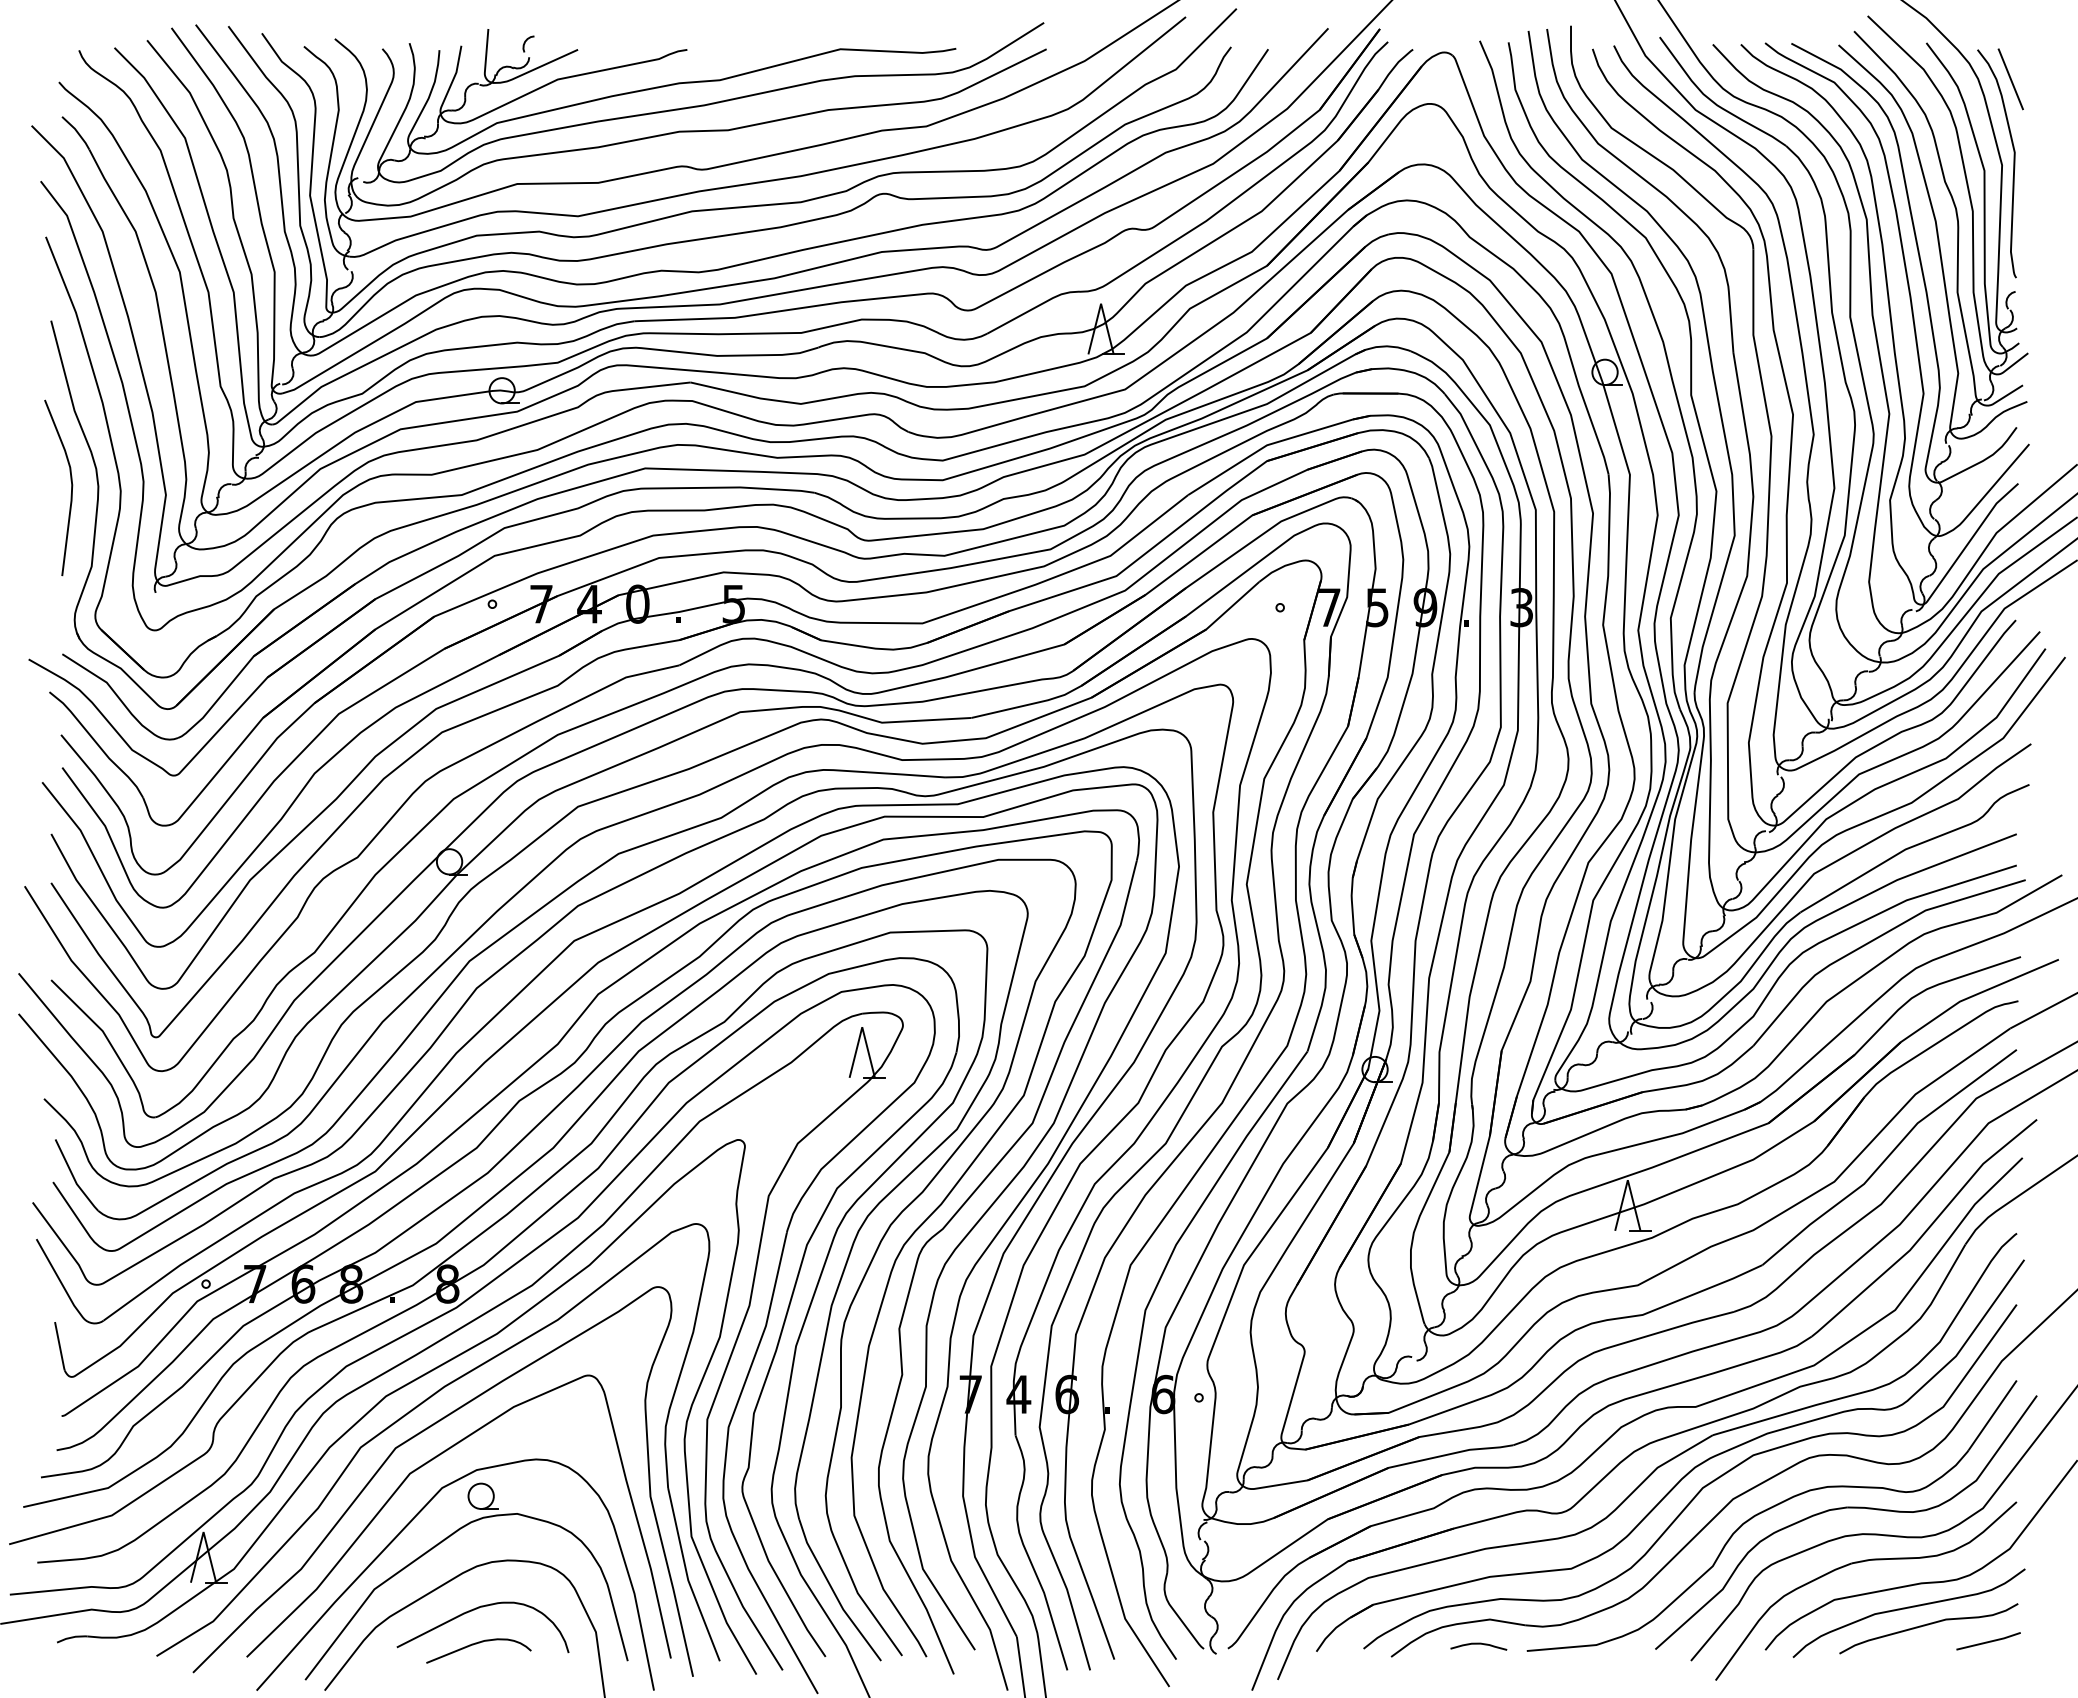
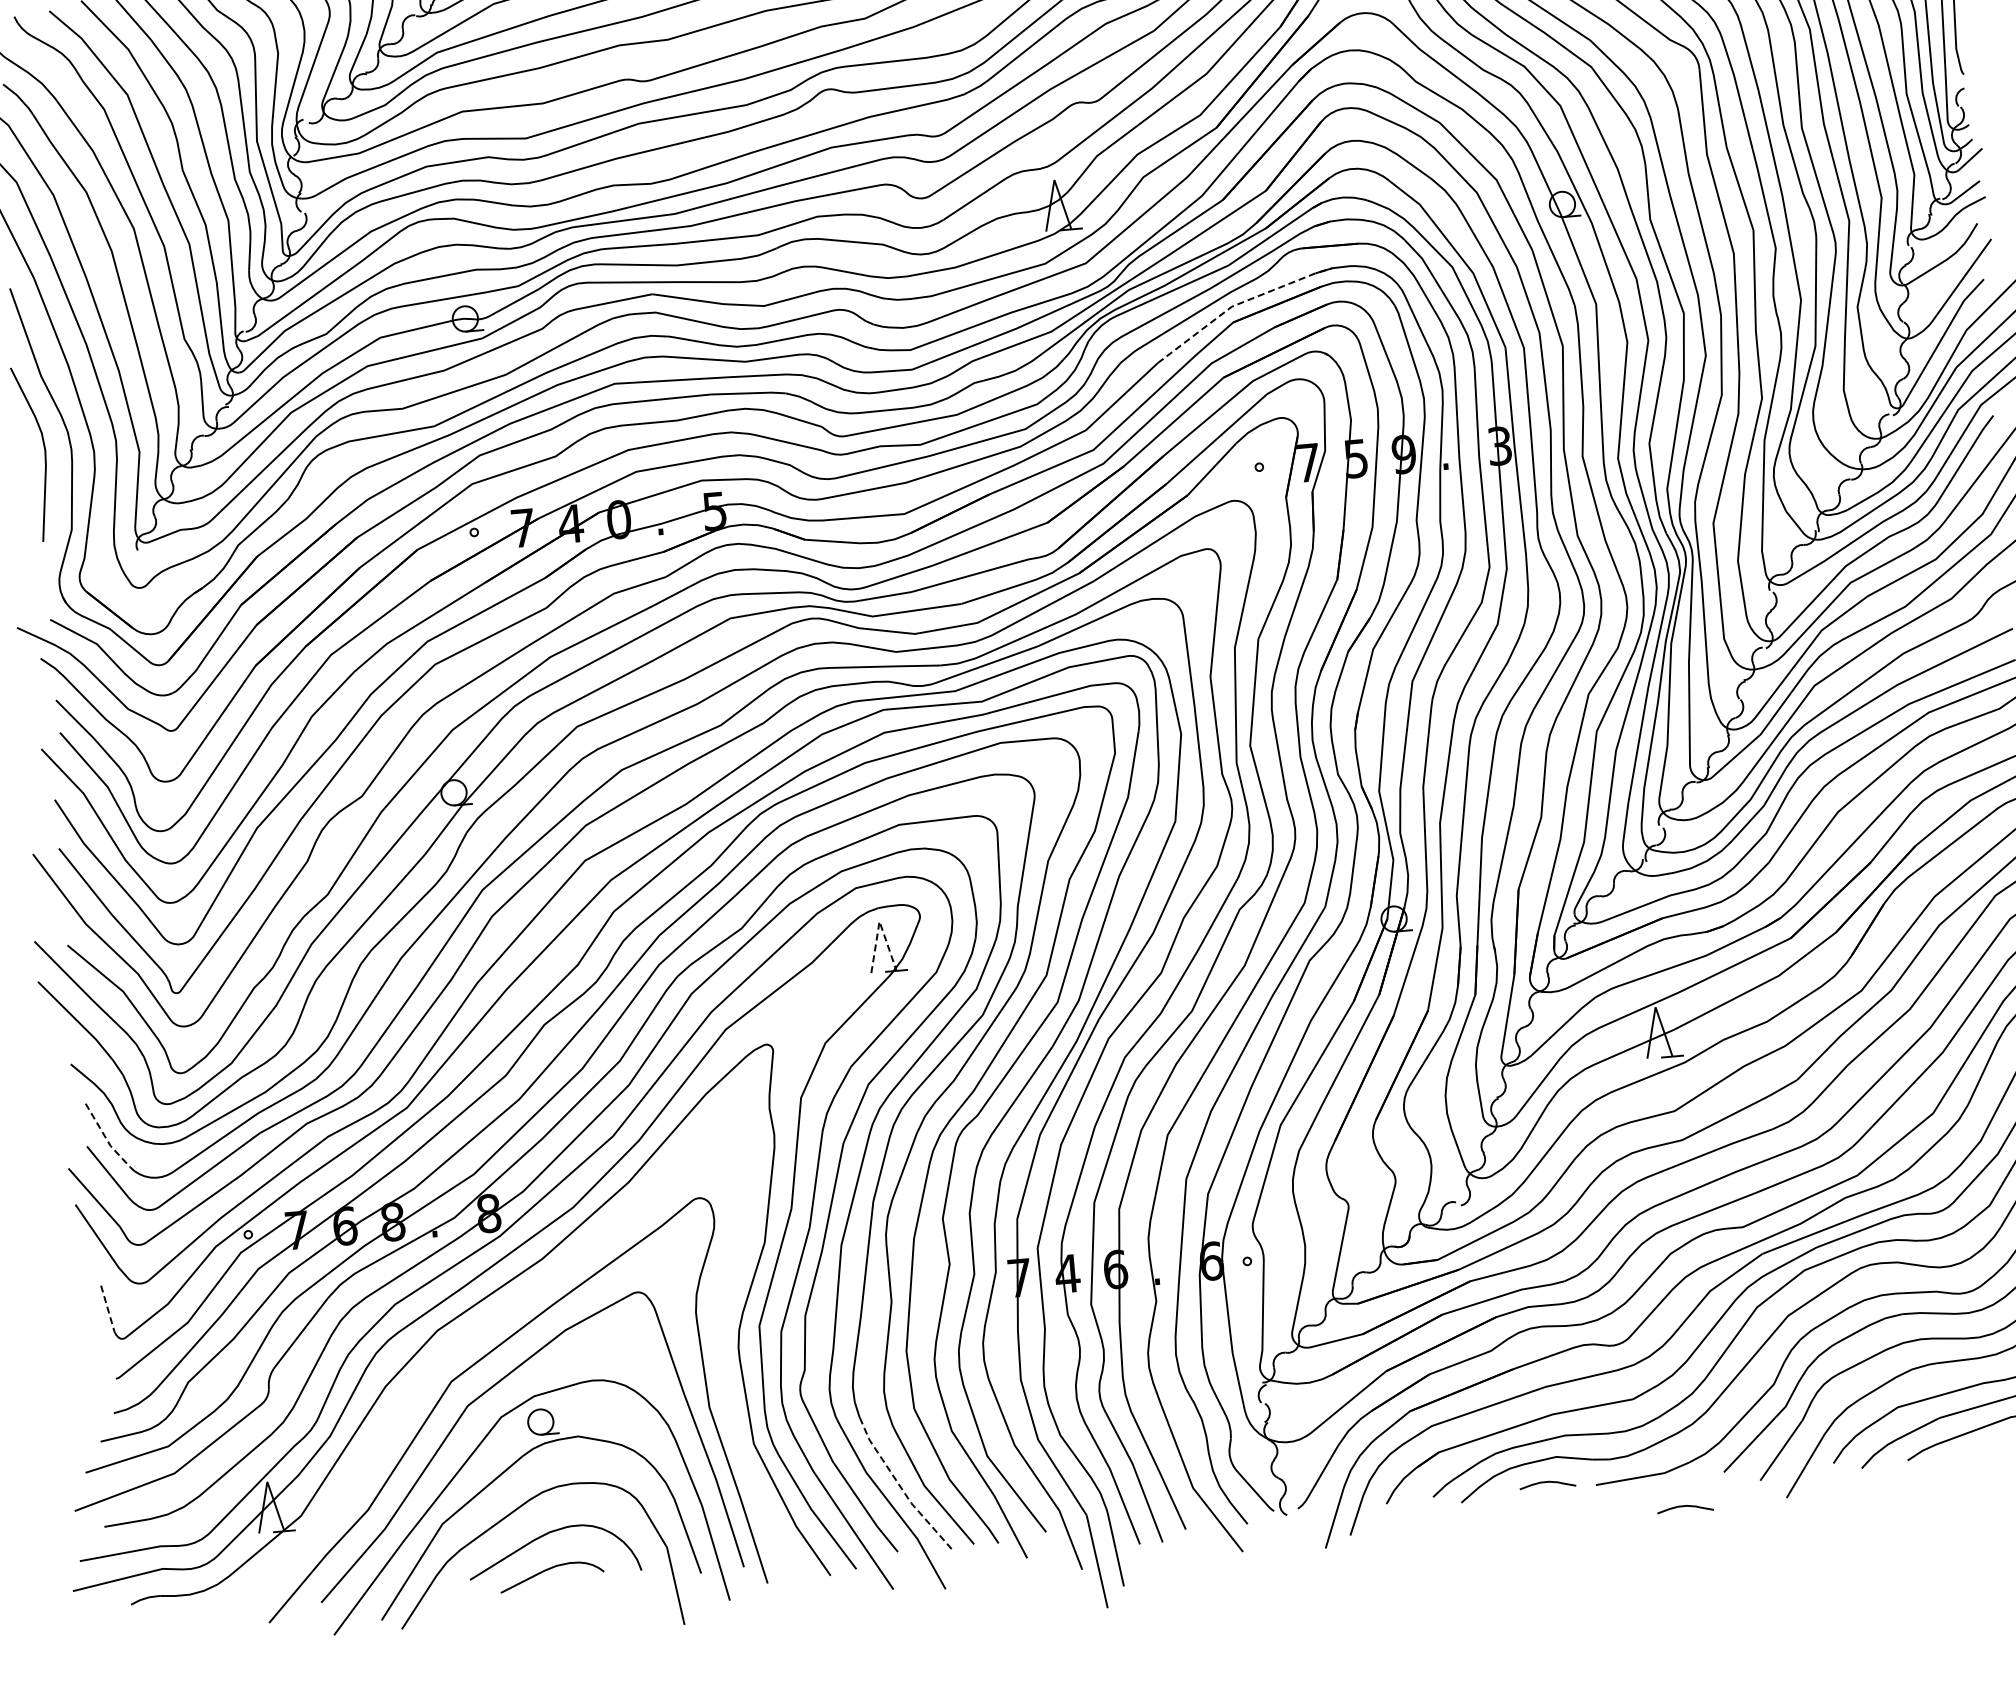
line: (1273, 443) -> (1238, 304), solid -> dashed
line: (862, 1027) -> (879, 921), solid -> dashed
line: (74, 1178) -> (107, 1140), solid -> dashed
line: (60, 1347) -> (108, 1310), solid -> dashed
part: (412, 1411) -> (465, 1343), removed
line: (834, 1593) -> (901, 1488), solid -> dashed
curve: (1613, 1680) -> (1684, 1506), added

